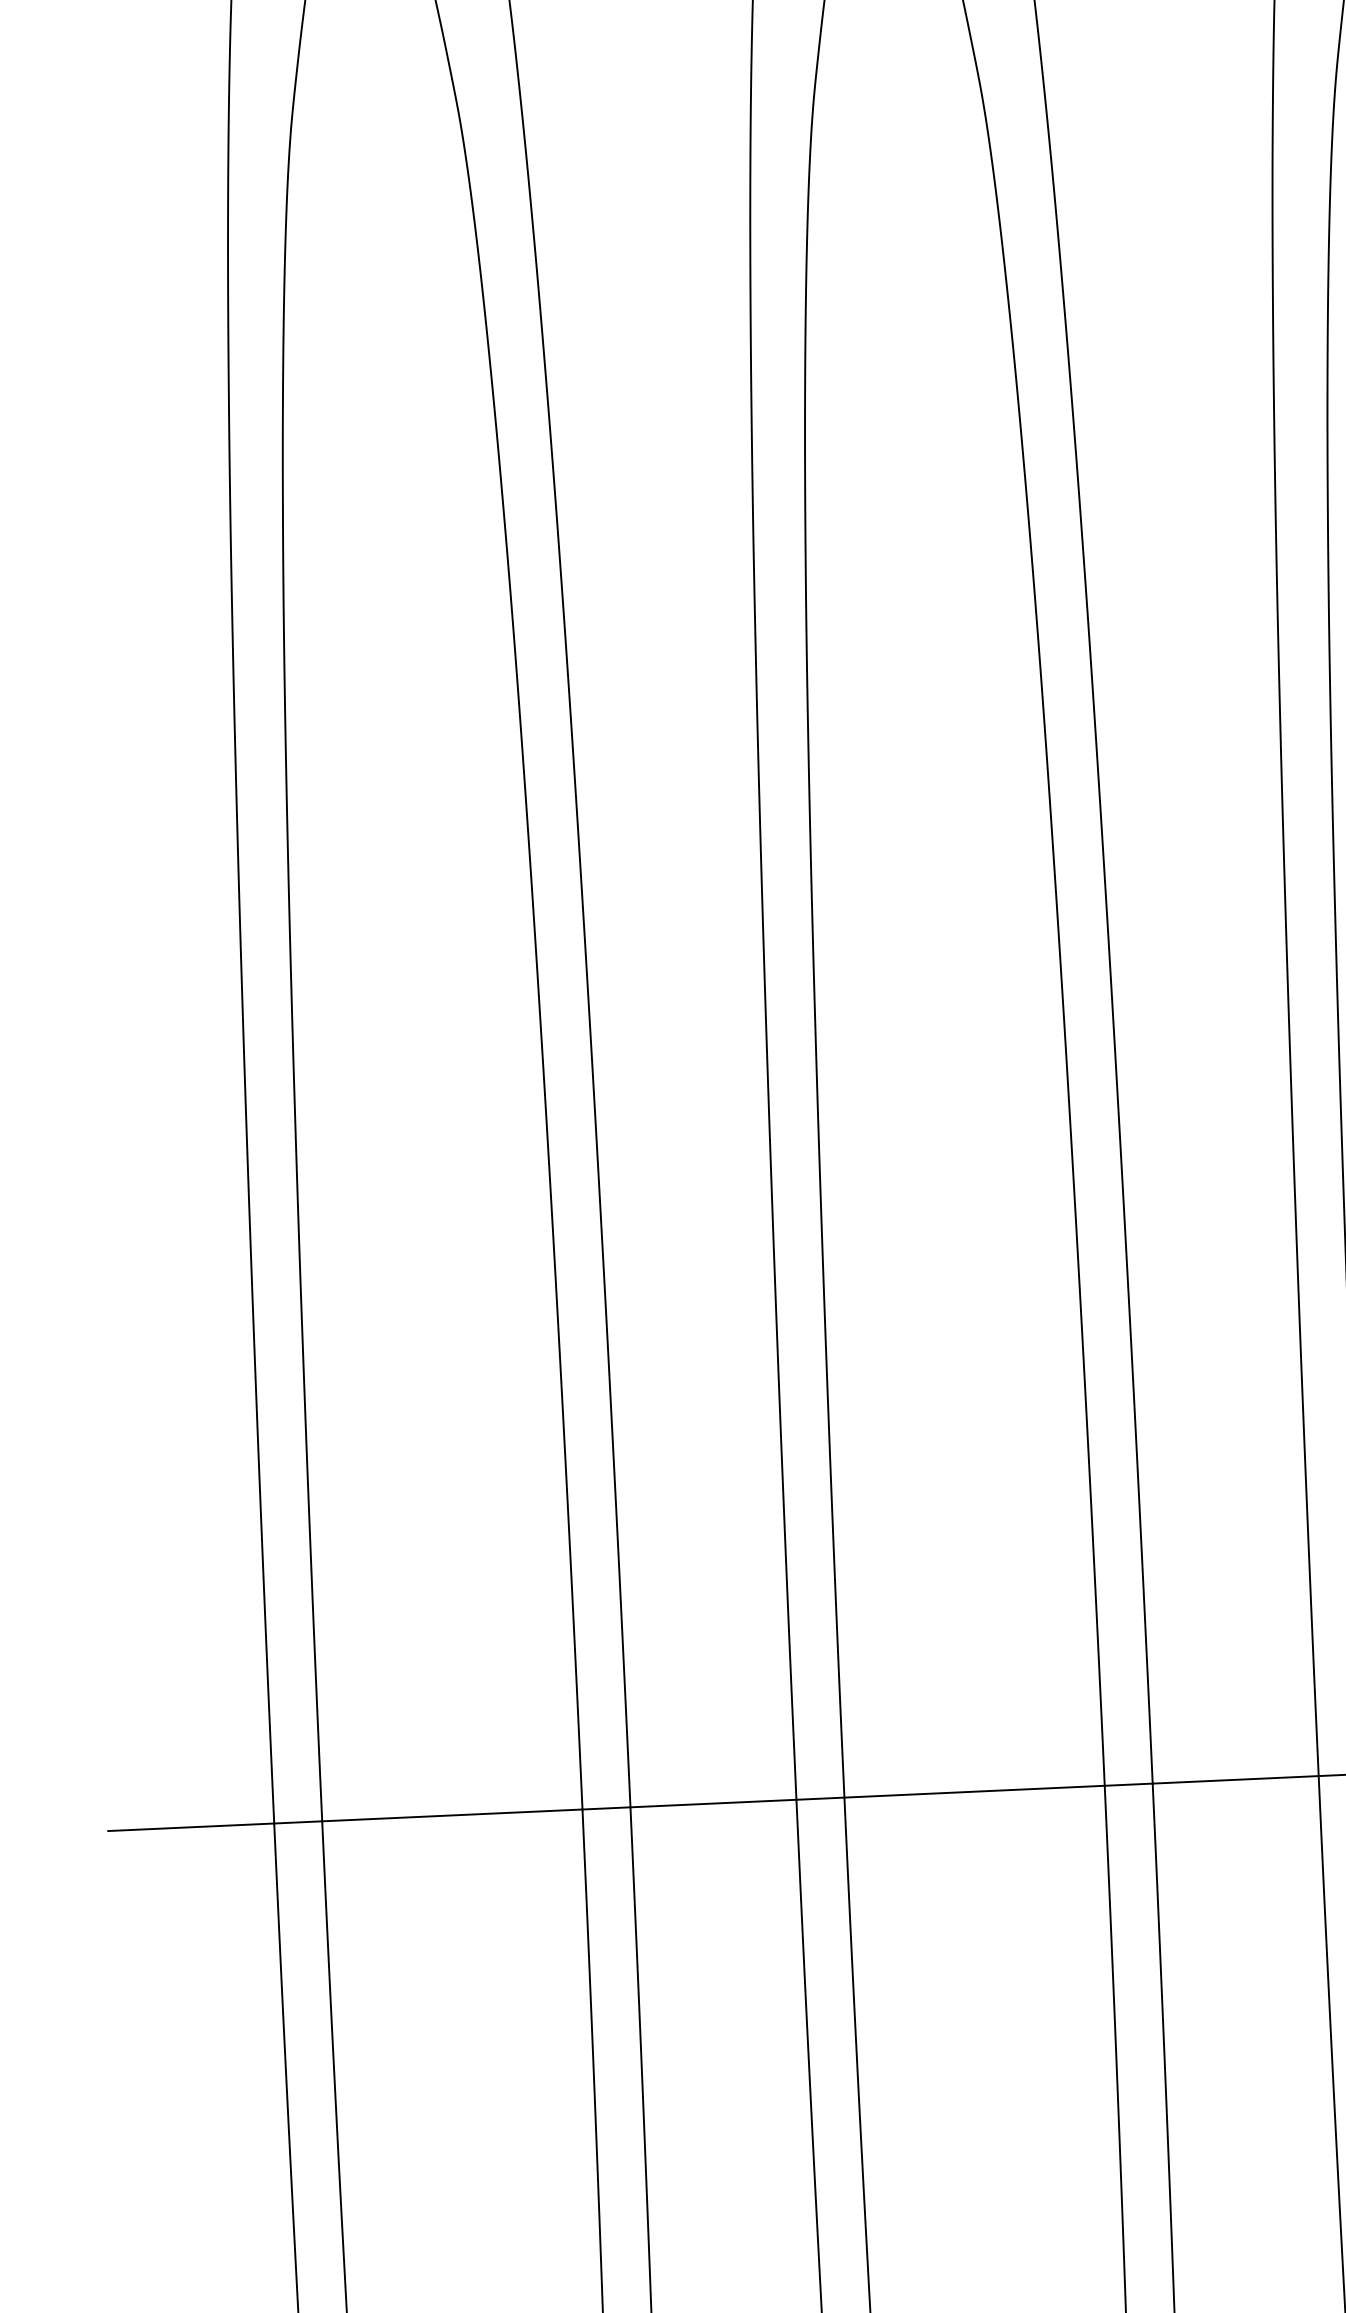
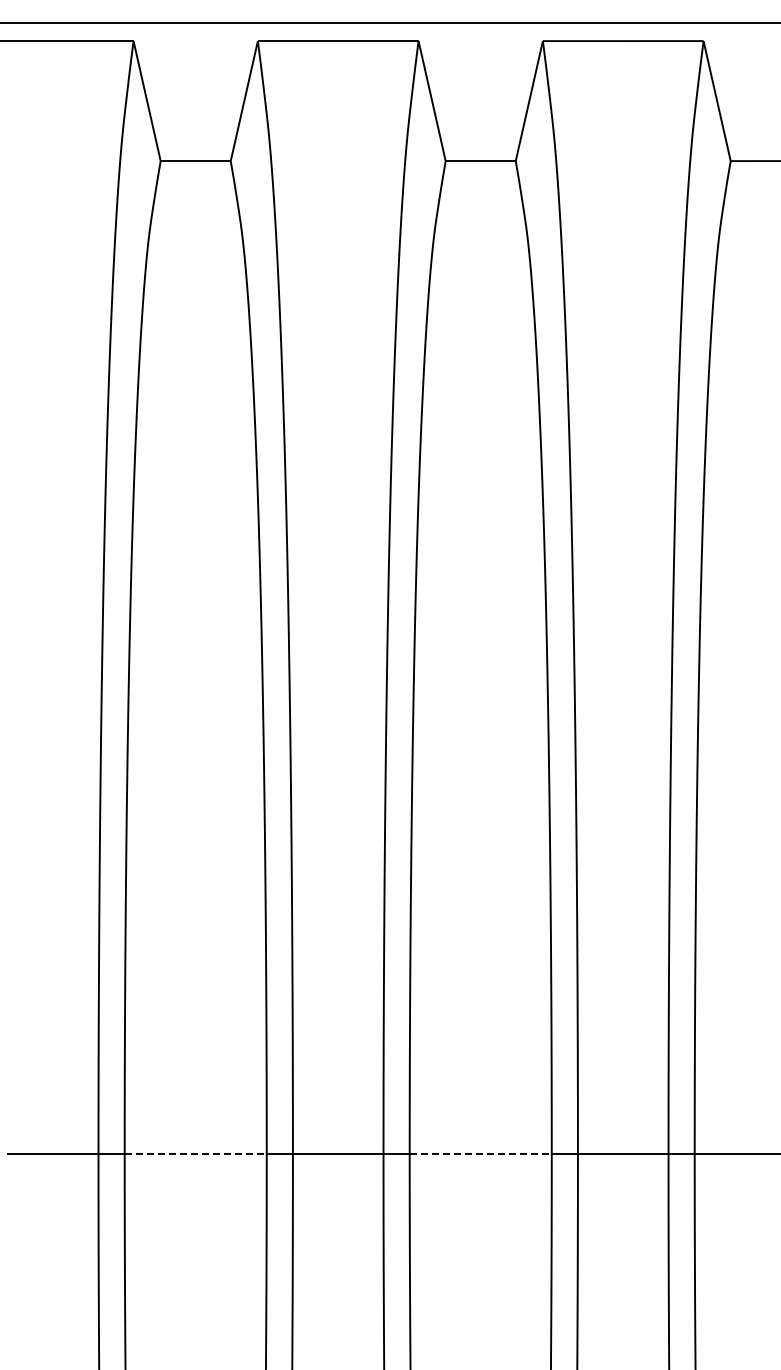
line: (975, 1791) -> (481, 1154), solid -> dashed
line: (453, 1815) -> (196, 1154), solid -> dashed

